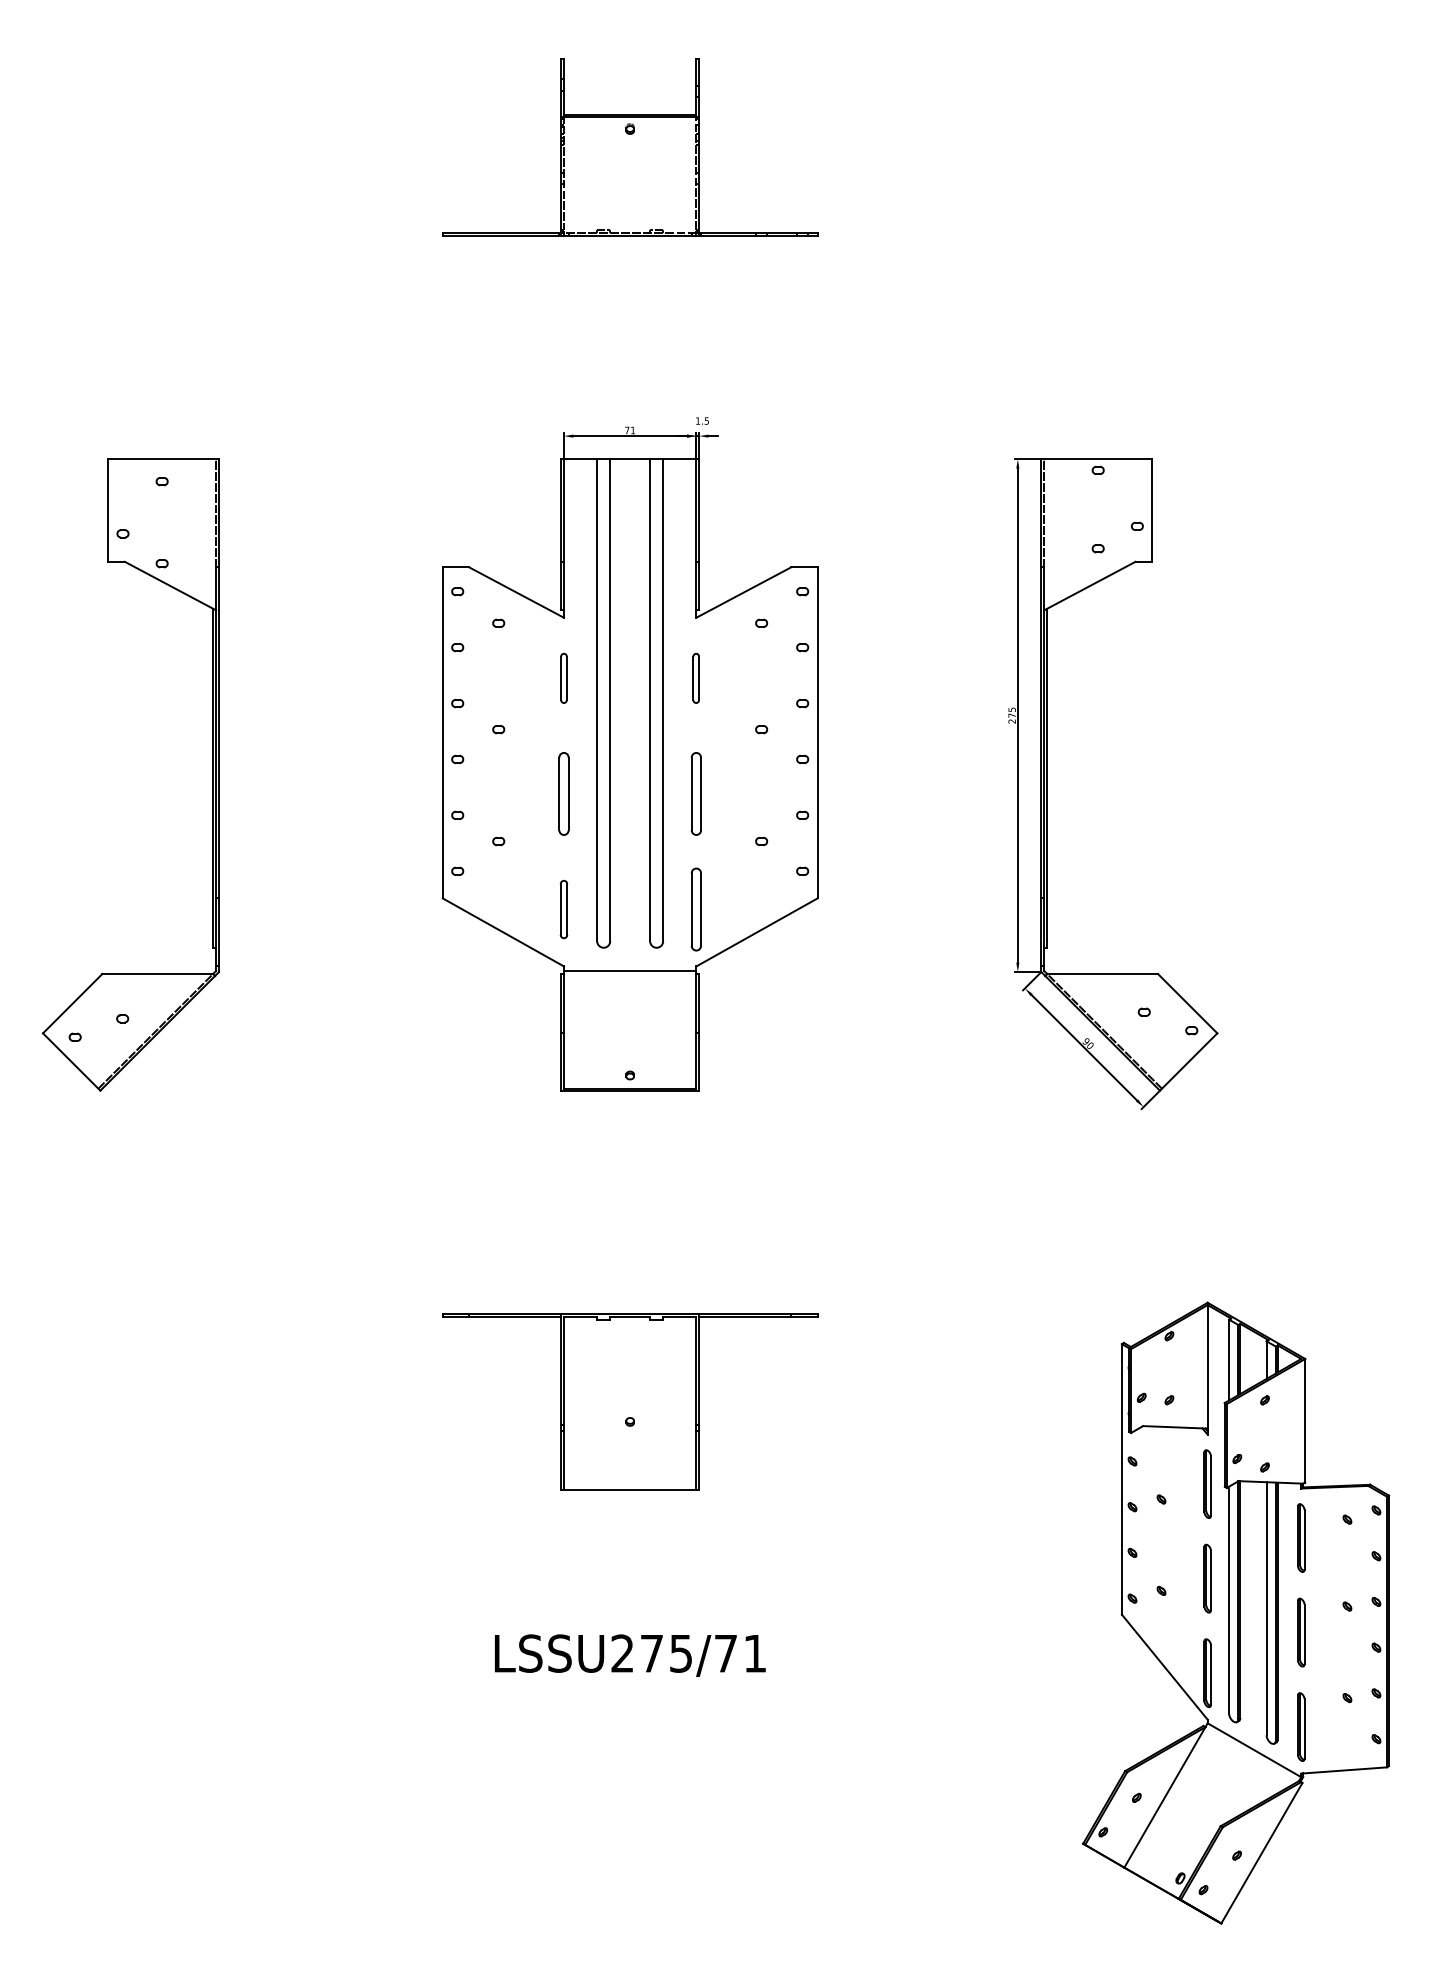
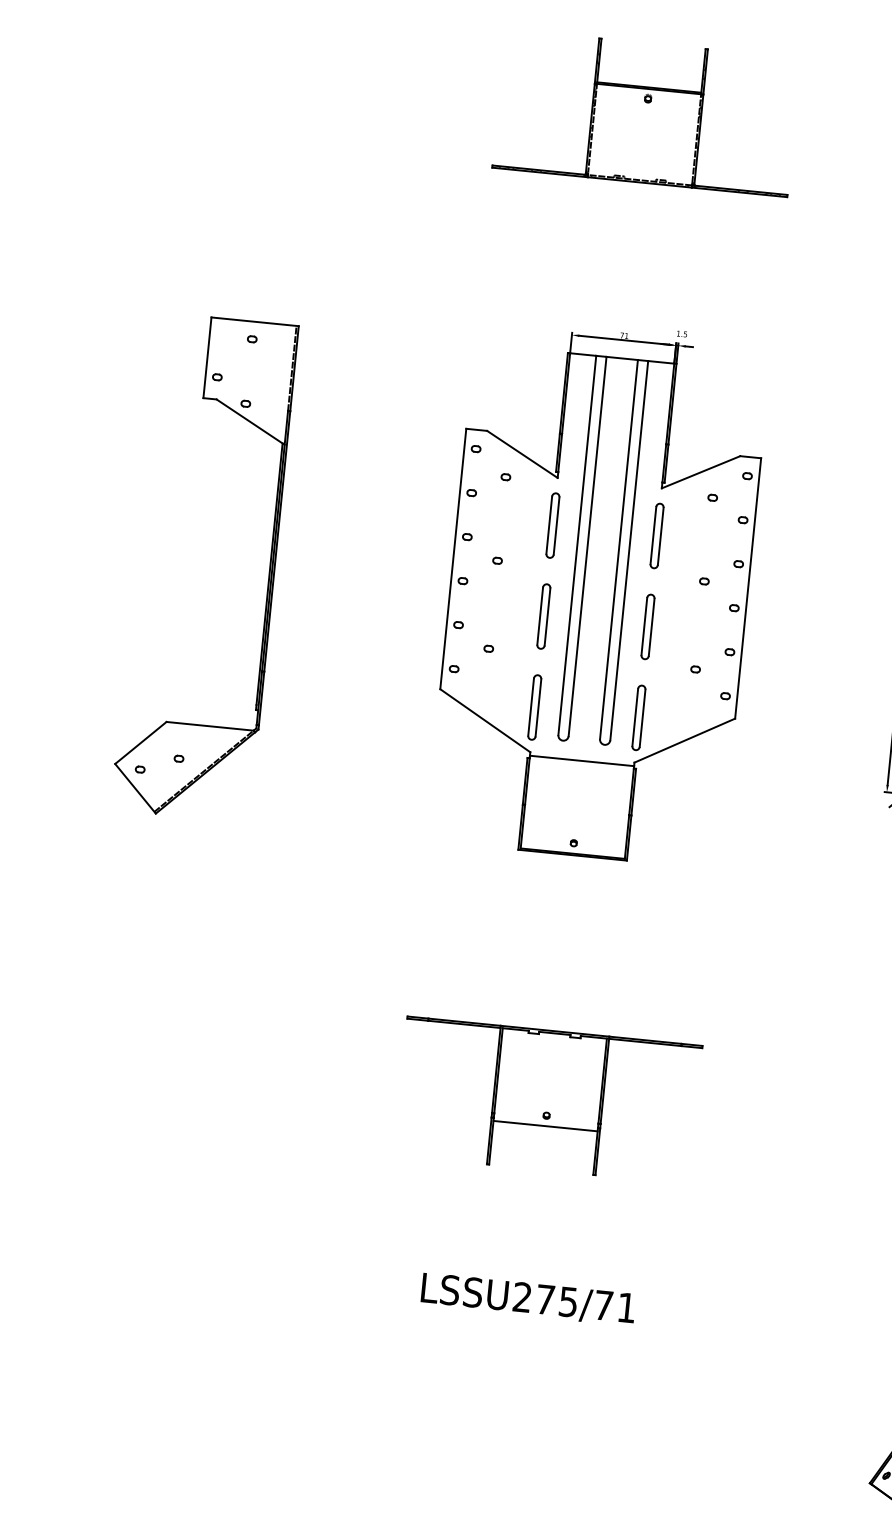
part: (563, 678) -> (552, 525), size x1.67
part: (695, 678) -> (656, 536), size x1.67
part: (563, 909) -> (534, 707), size x1.43
line: (629, 1490) -> (545, 1126), moved

